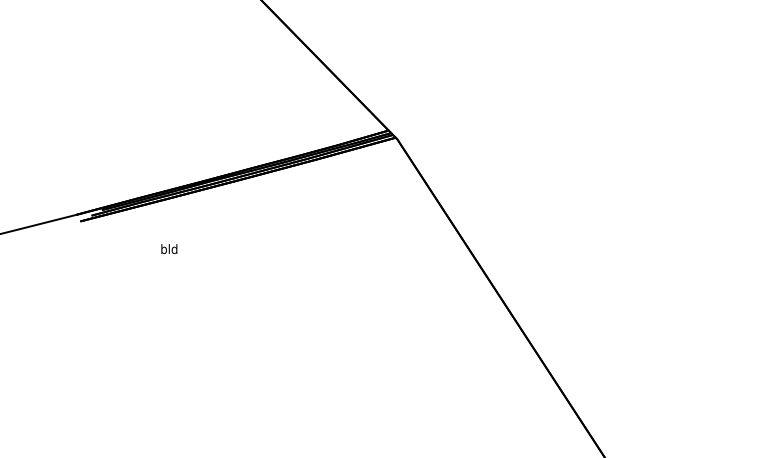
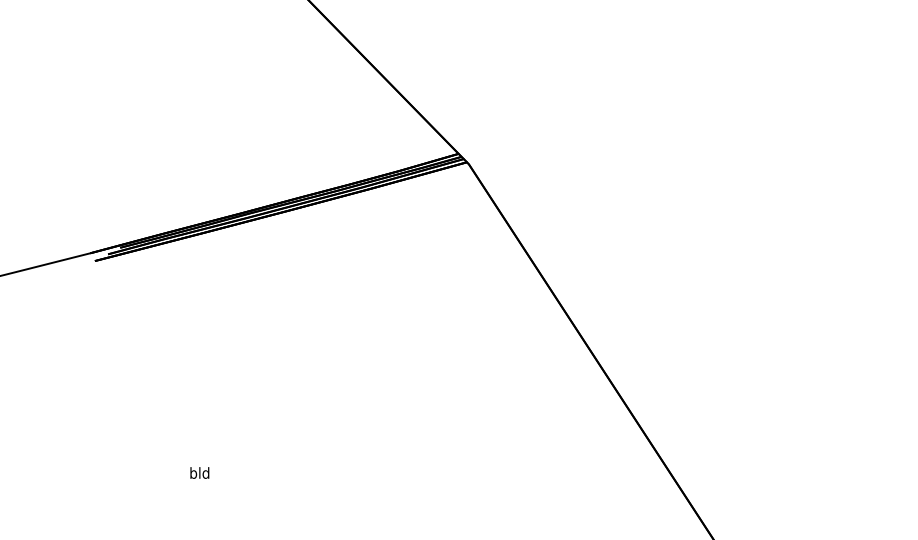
text: (169, 249) -> (200, 473), moved

